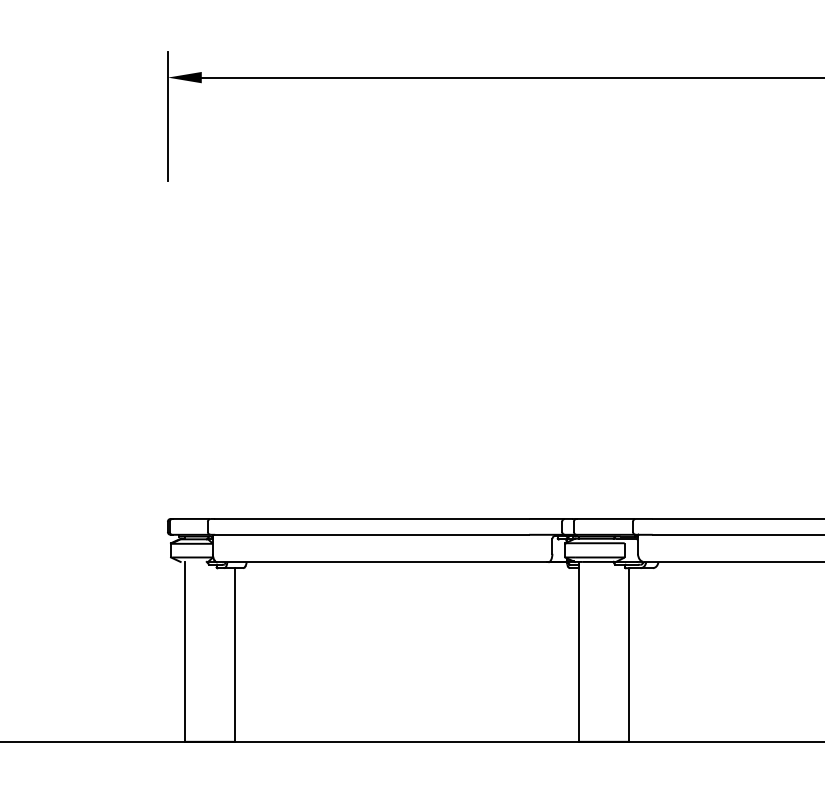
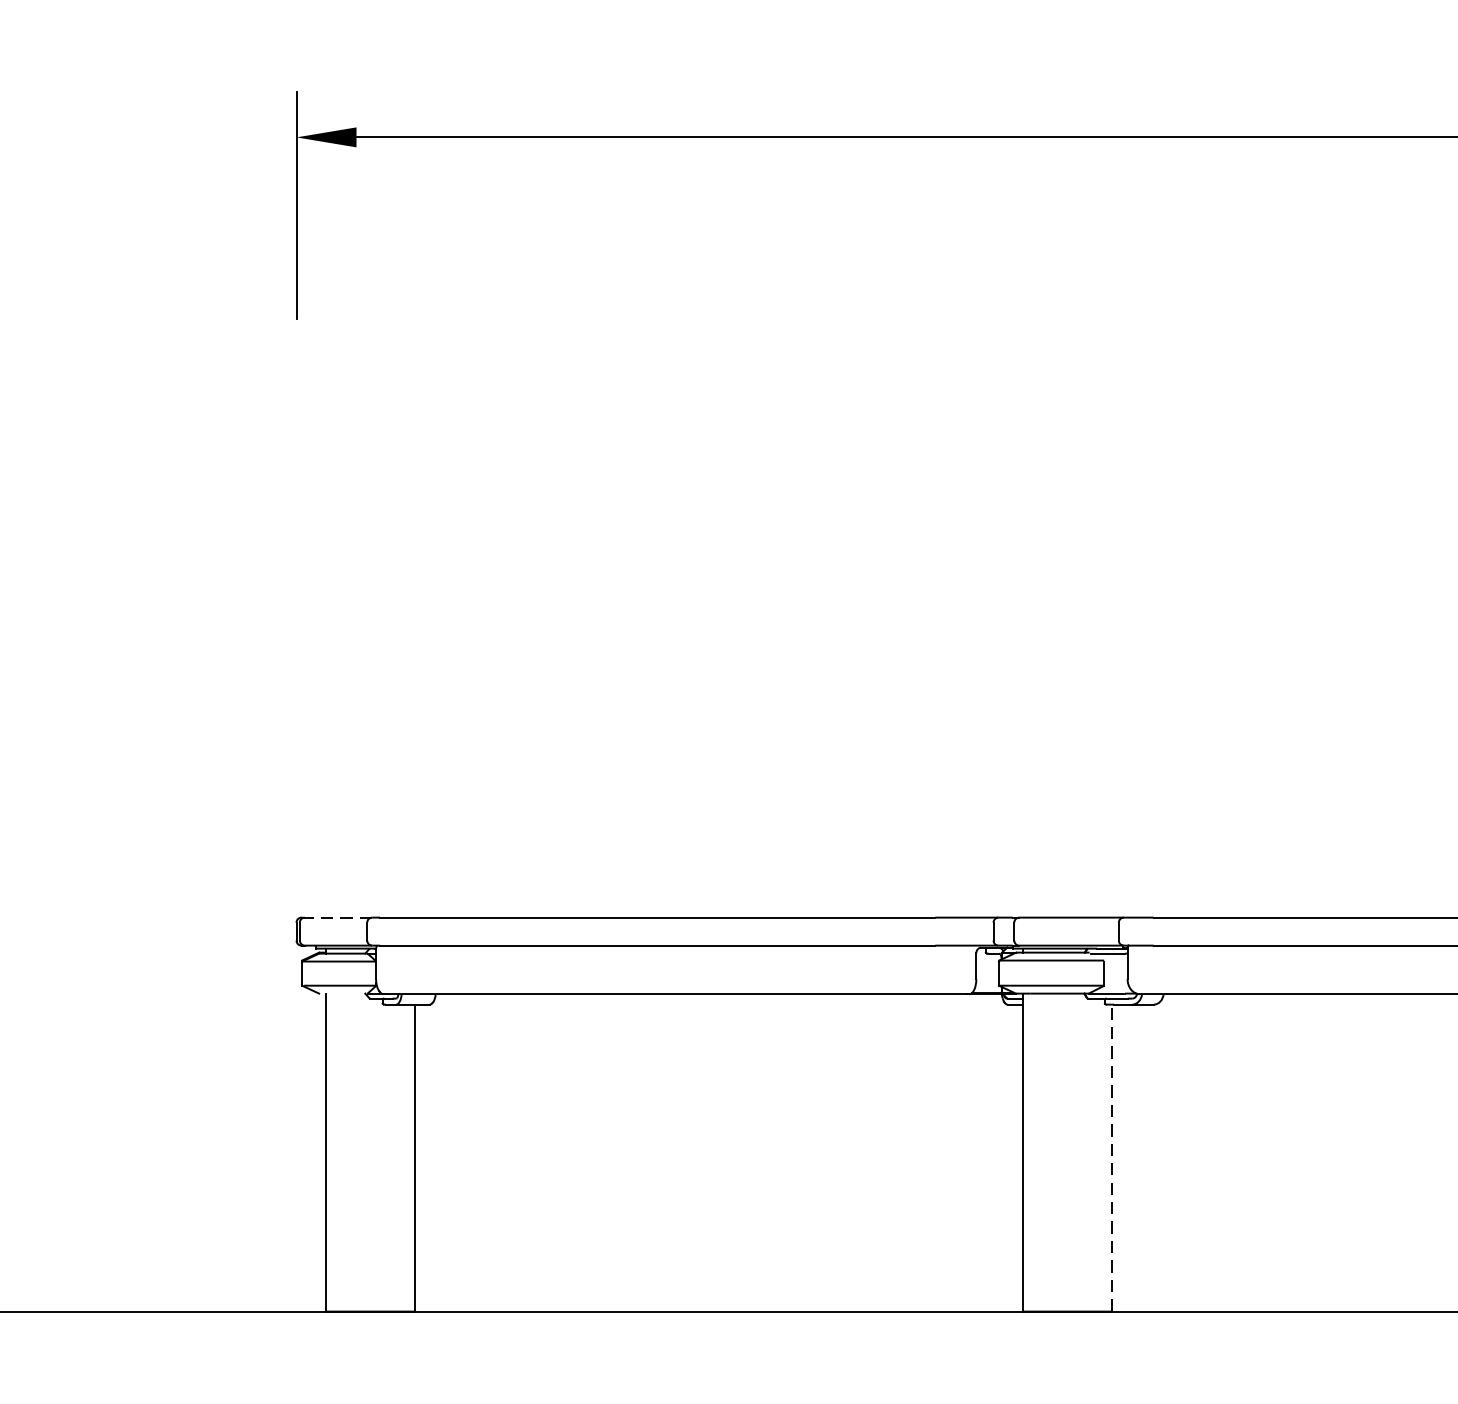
arc: (189, 518) -> (334, 916), solid -> dashed
line: (629, 655) -> (1112, 1158), solid -> dashed

